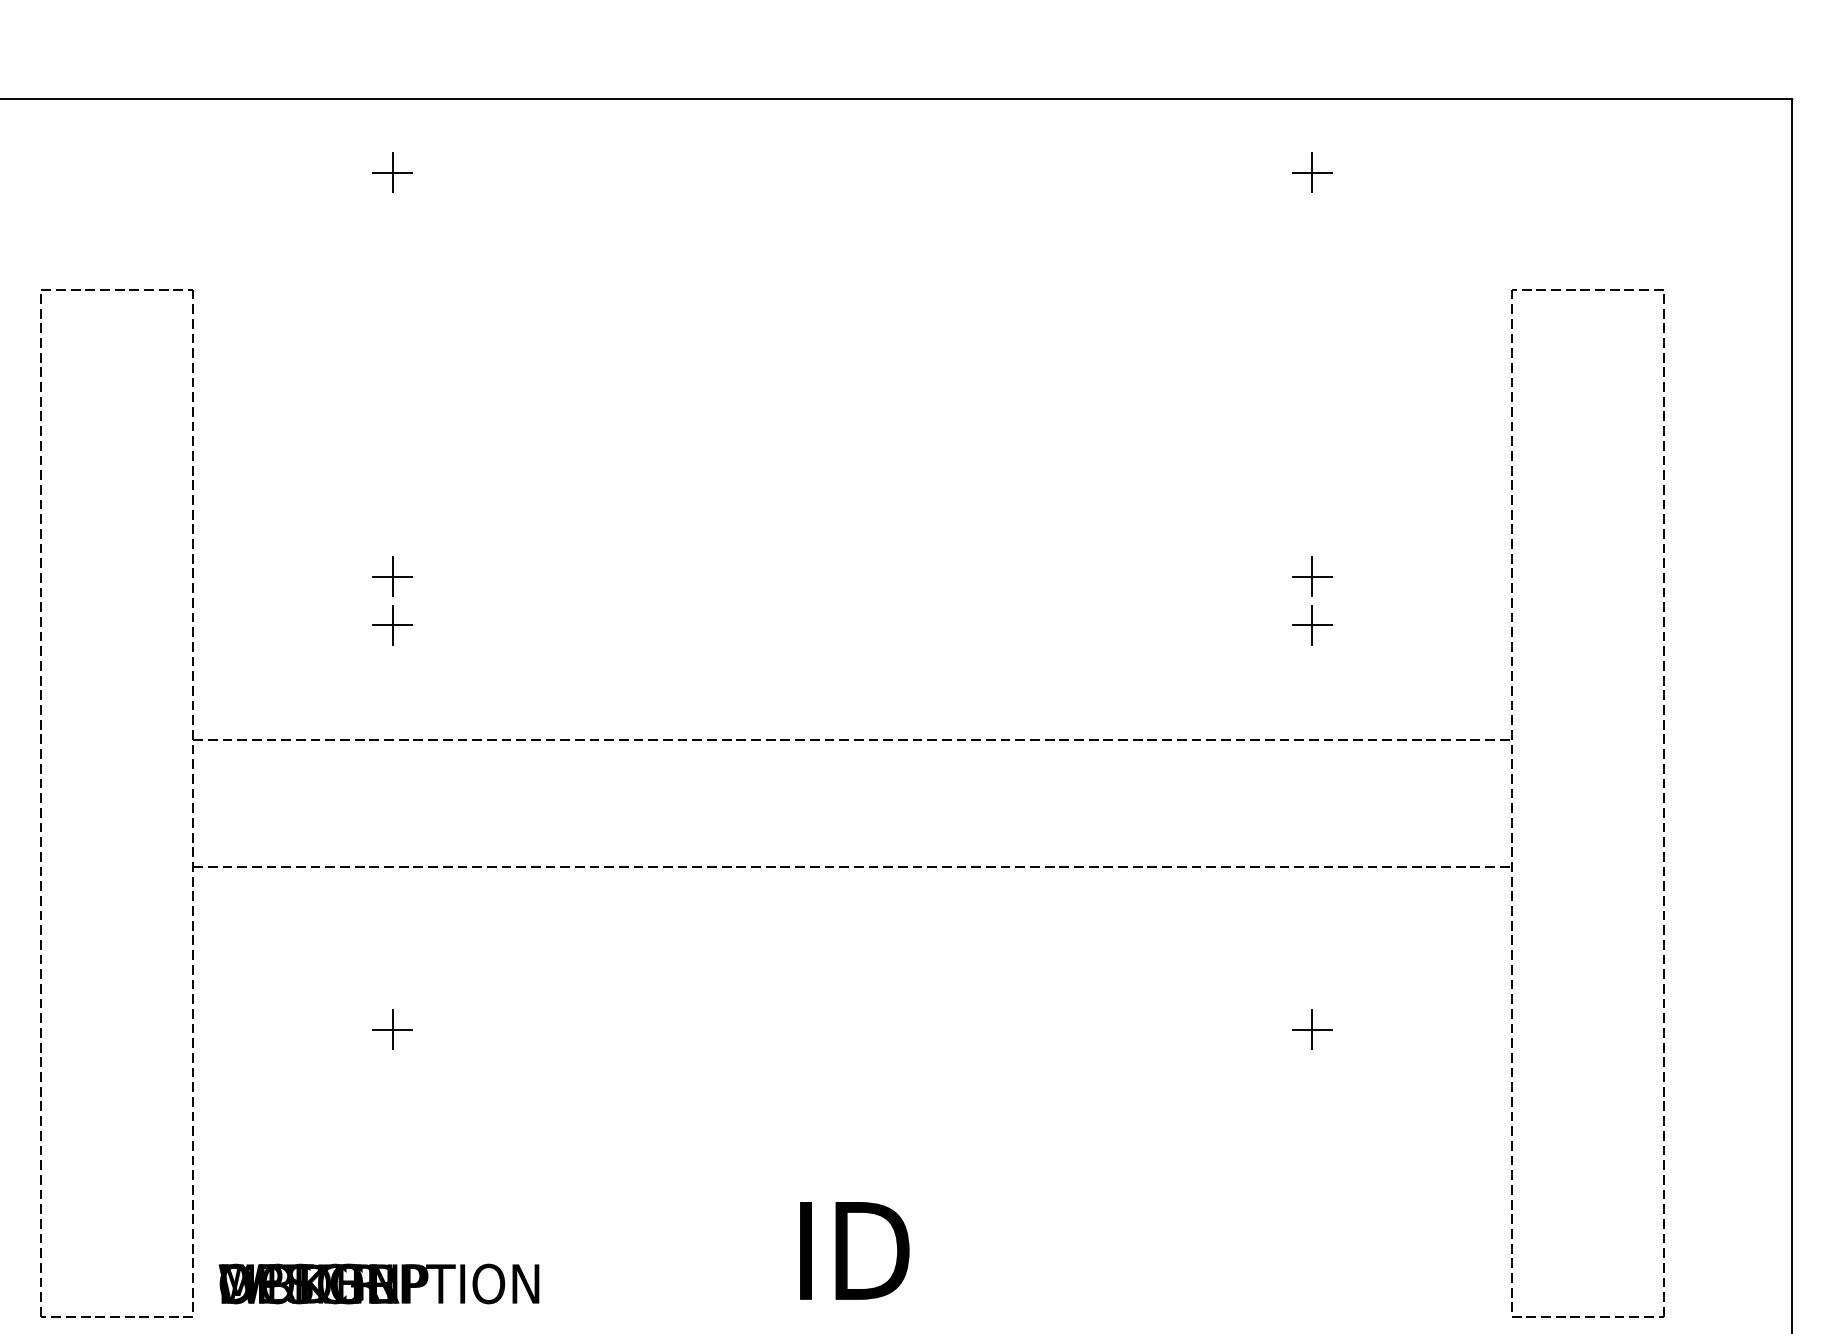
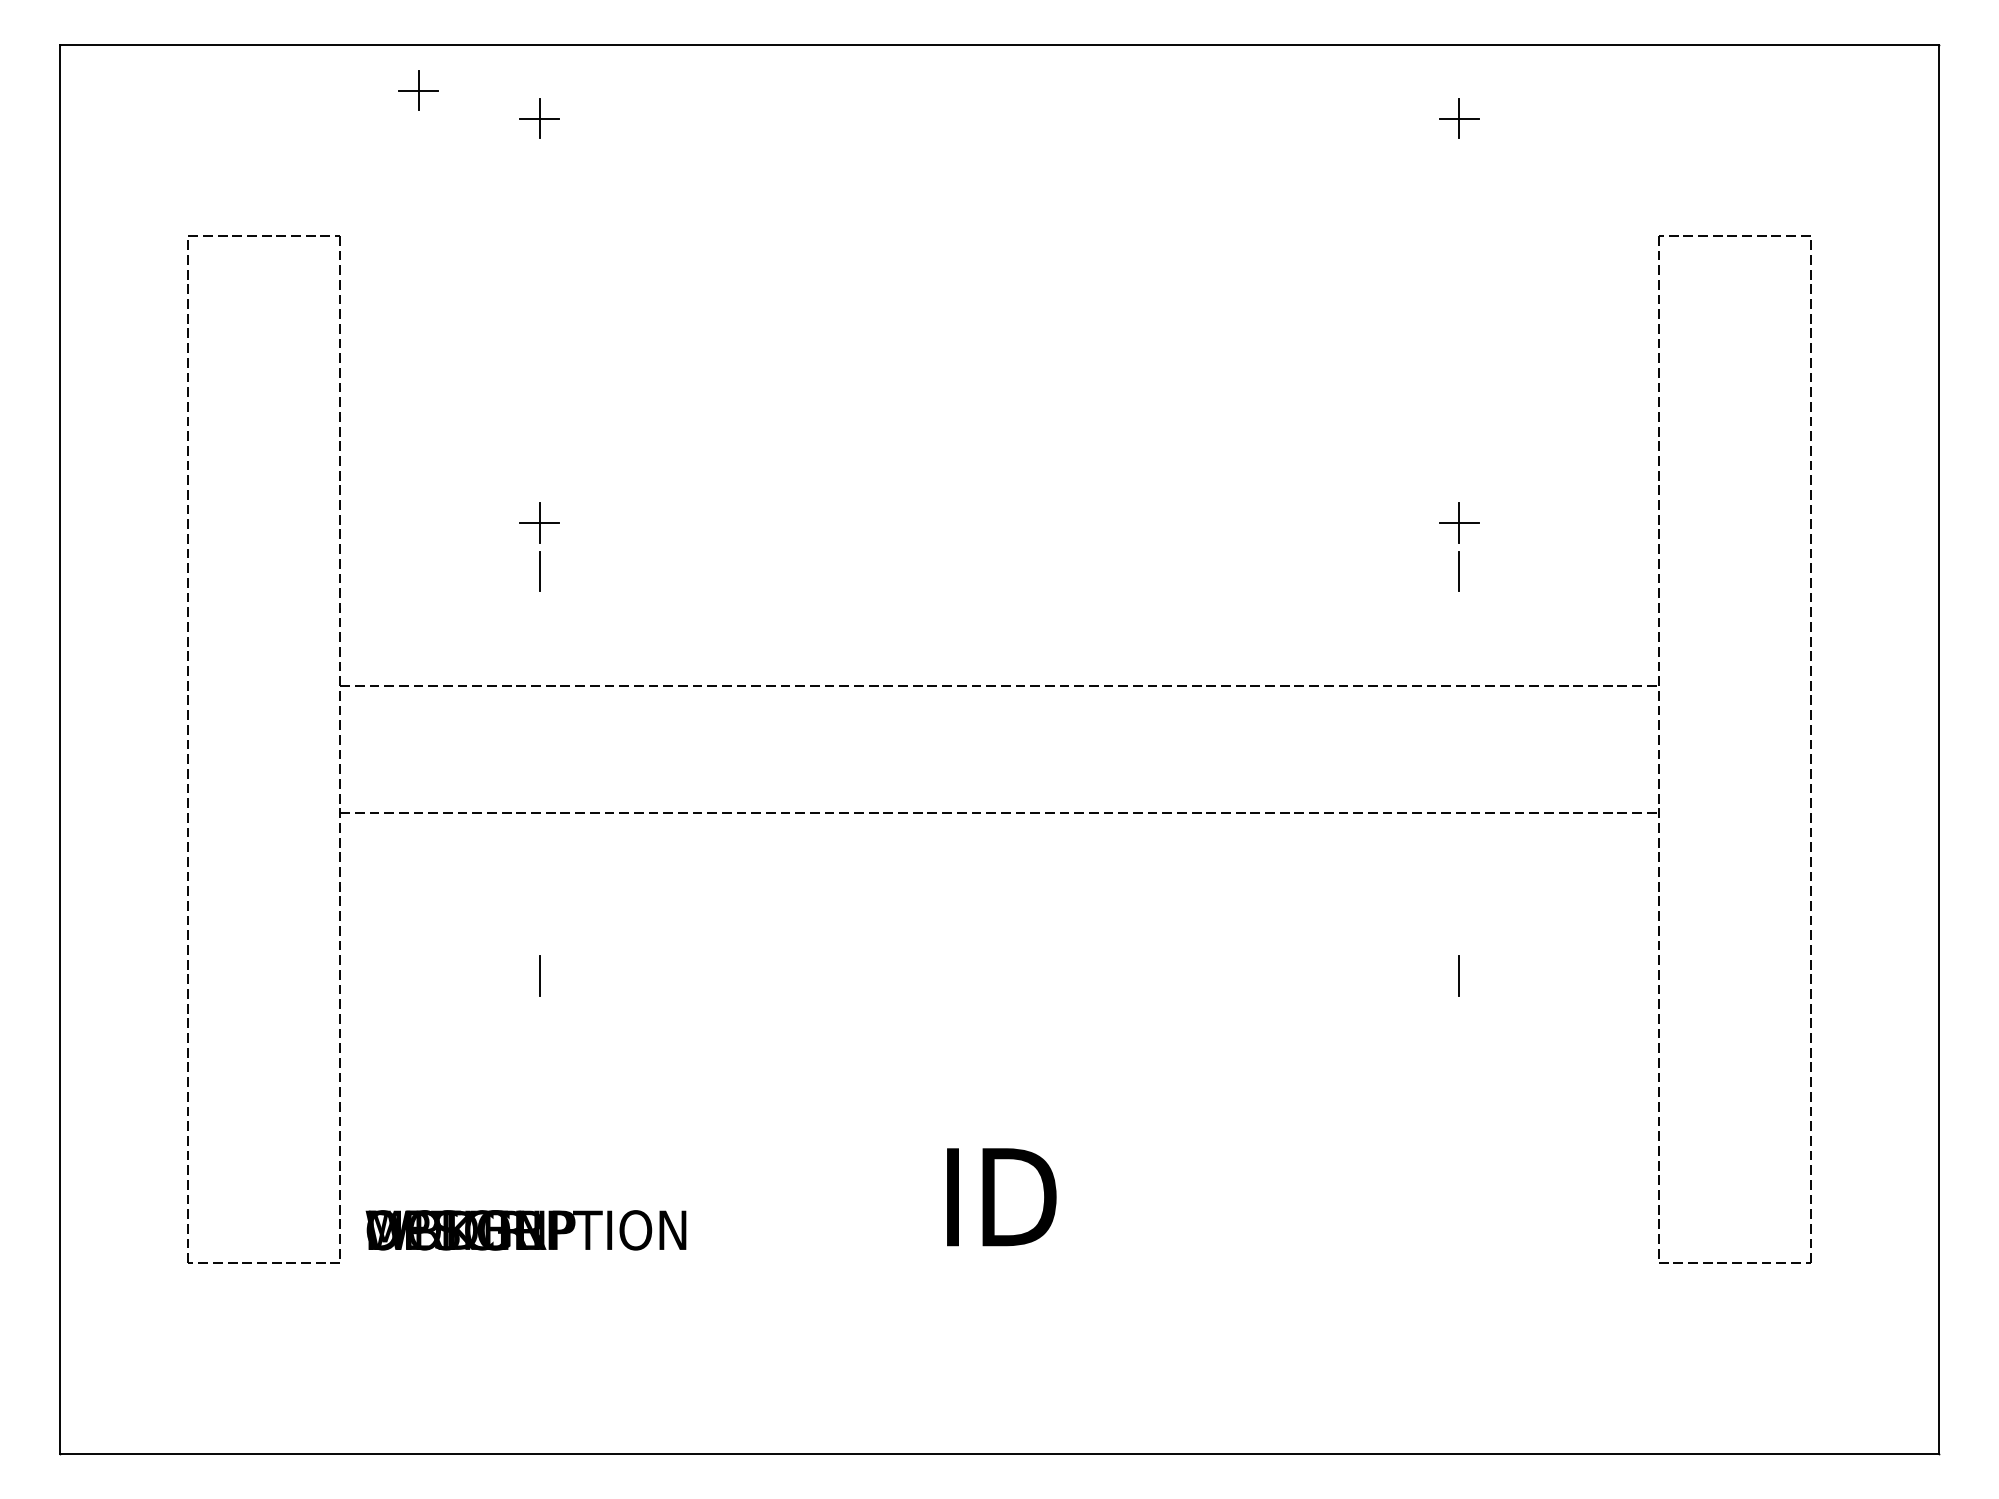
part: (271, 144) -> (418, 90), added
line: (392, 625) -> (539, 571), removed
line: (1312, 625) -> (1459, 571), removed
line: (392, 1029) -> (539, 975), removed
line: (1312, 1029) -> (1459, 975), removed

